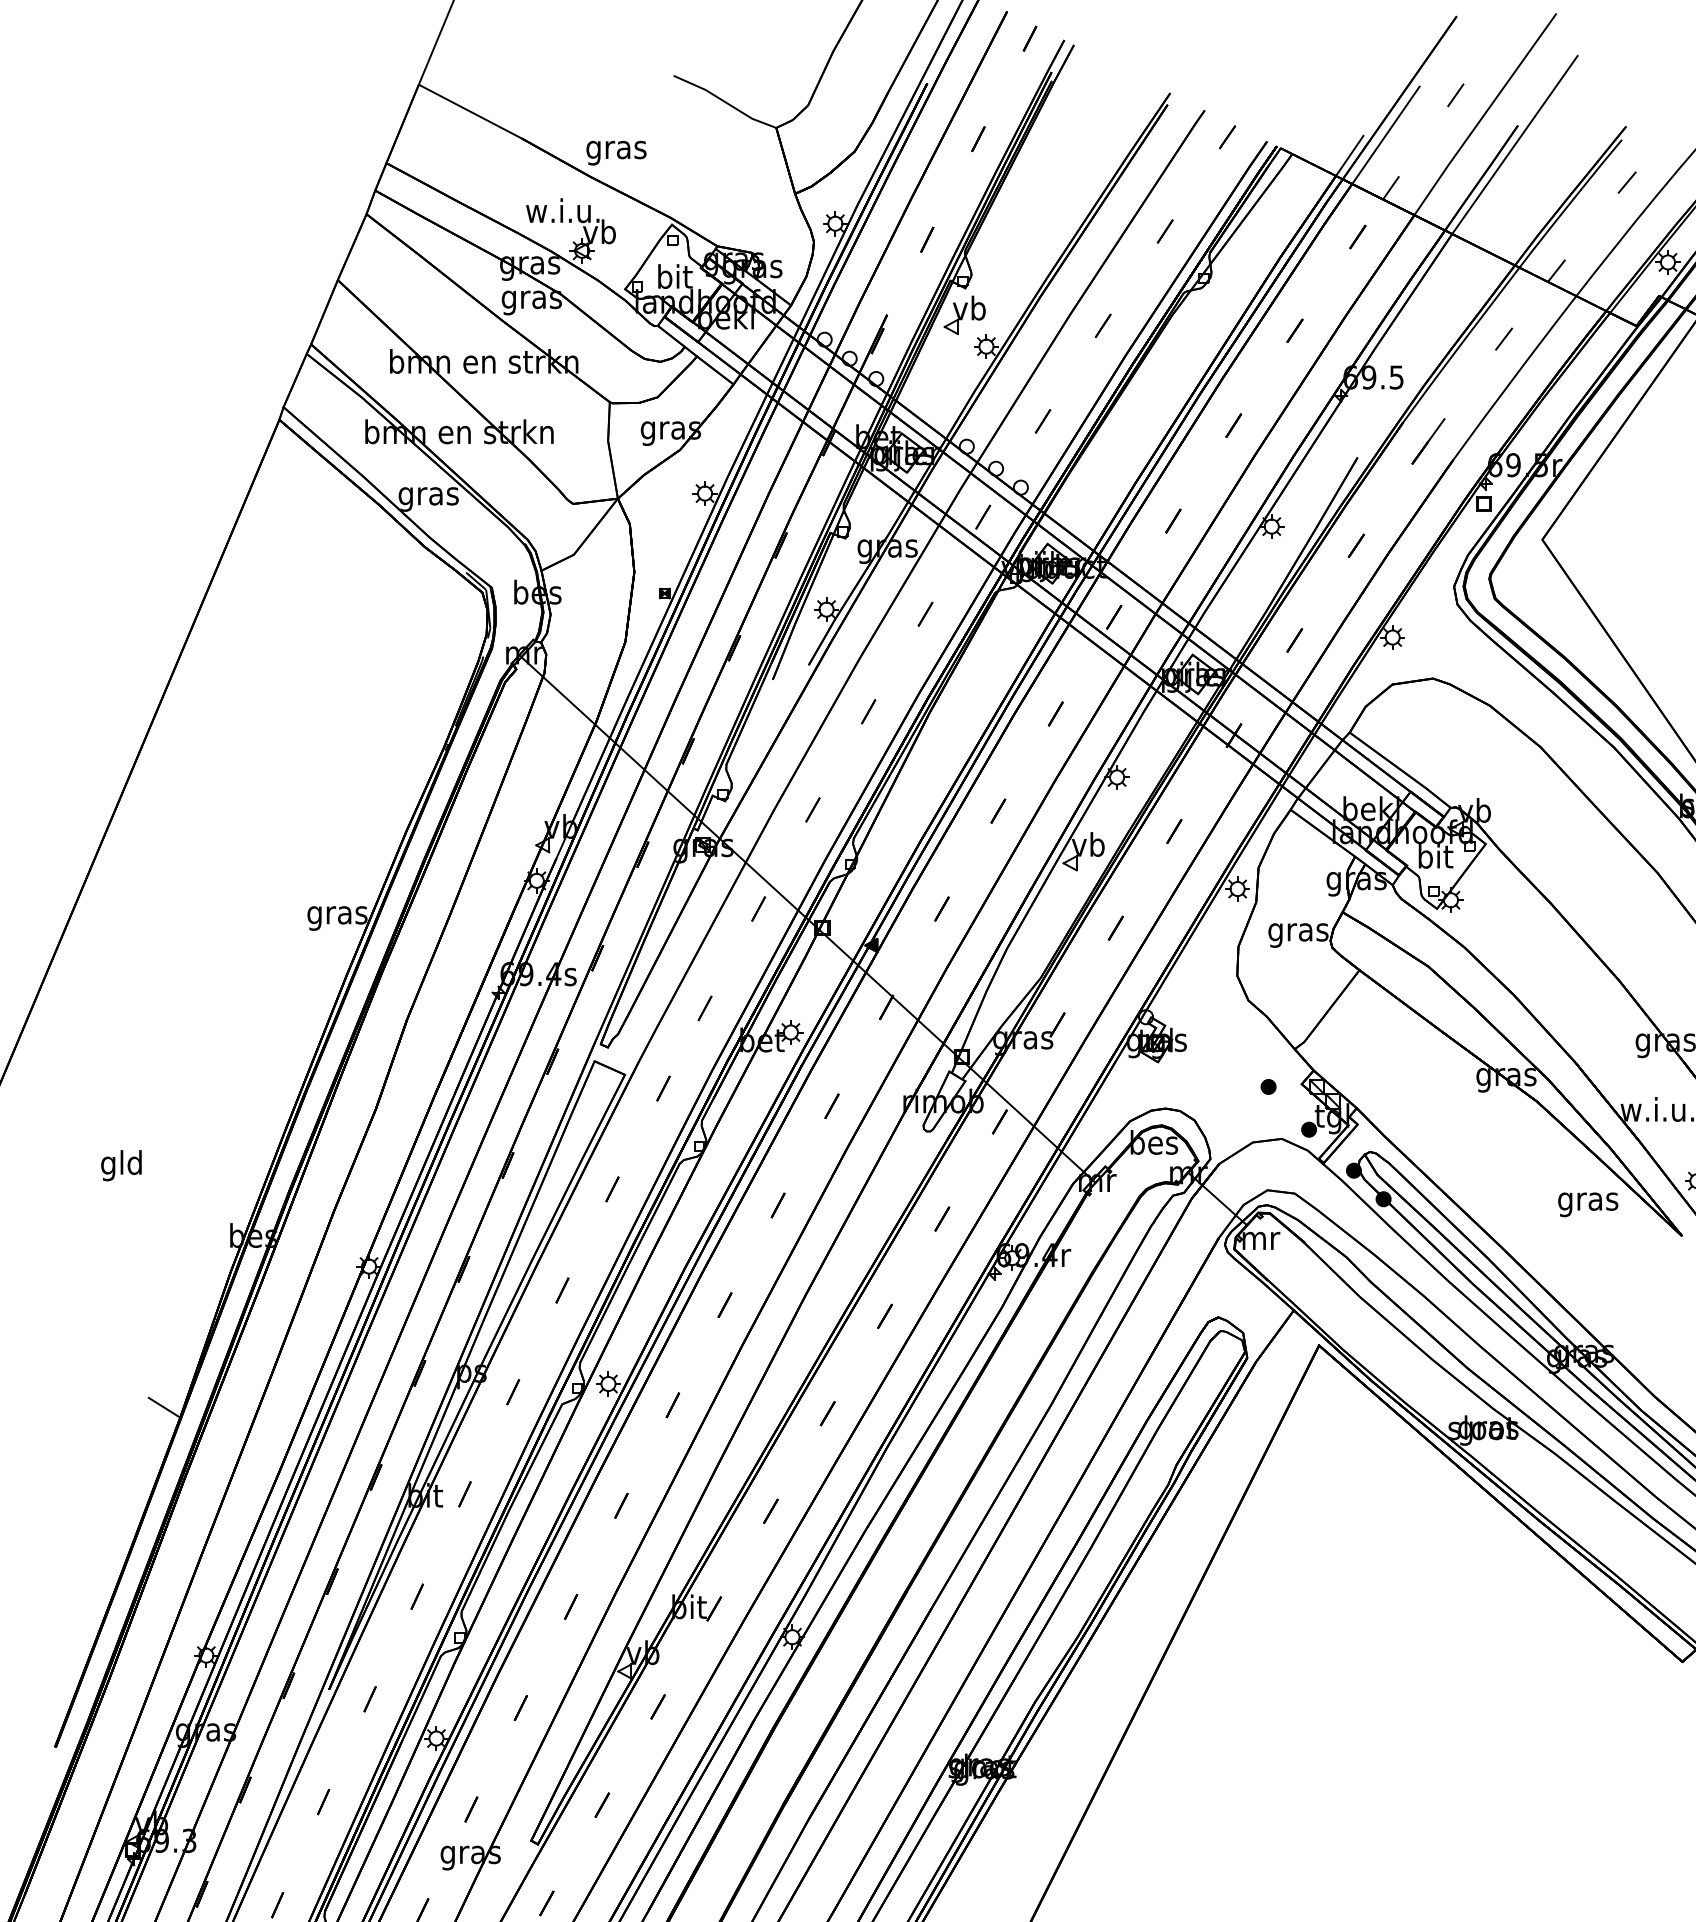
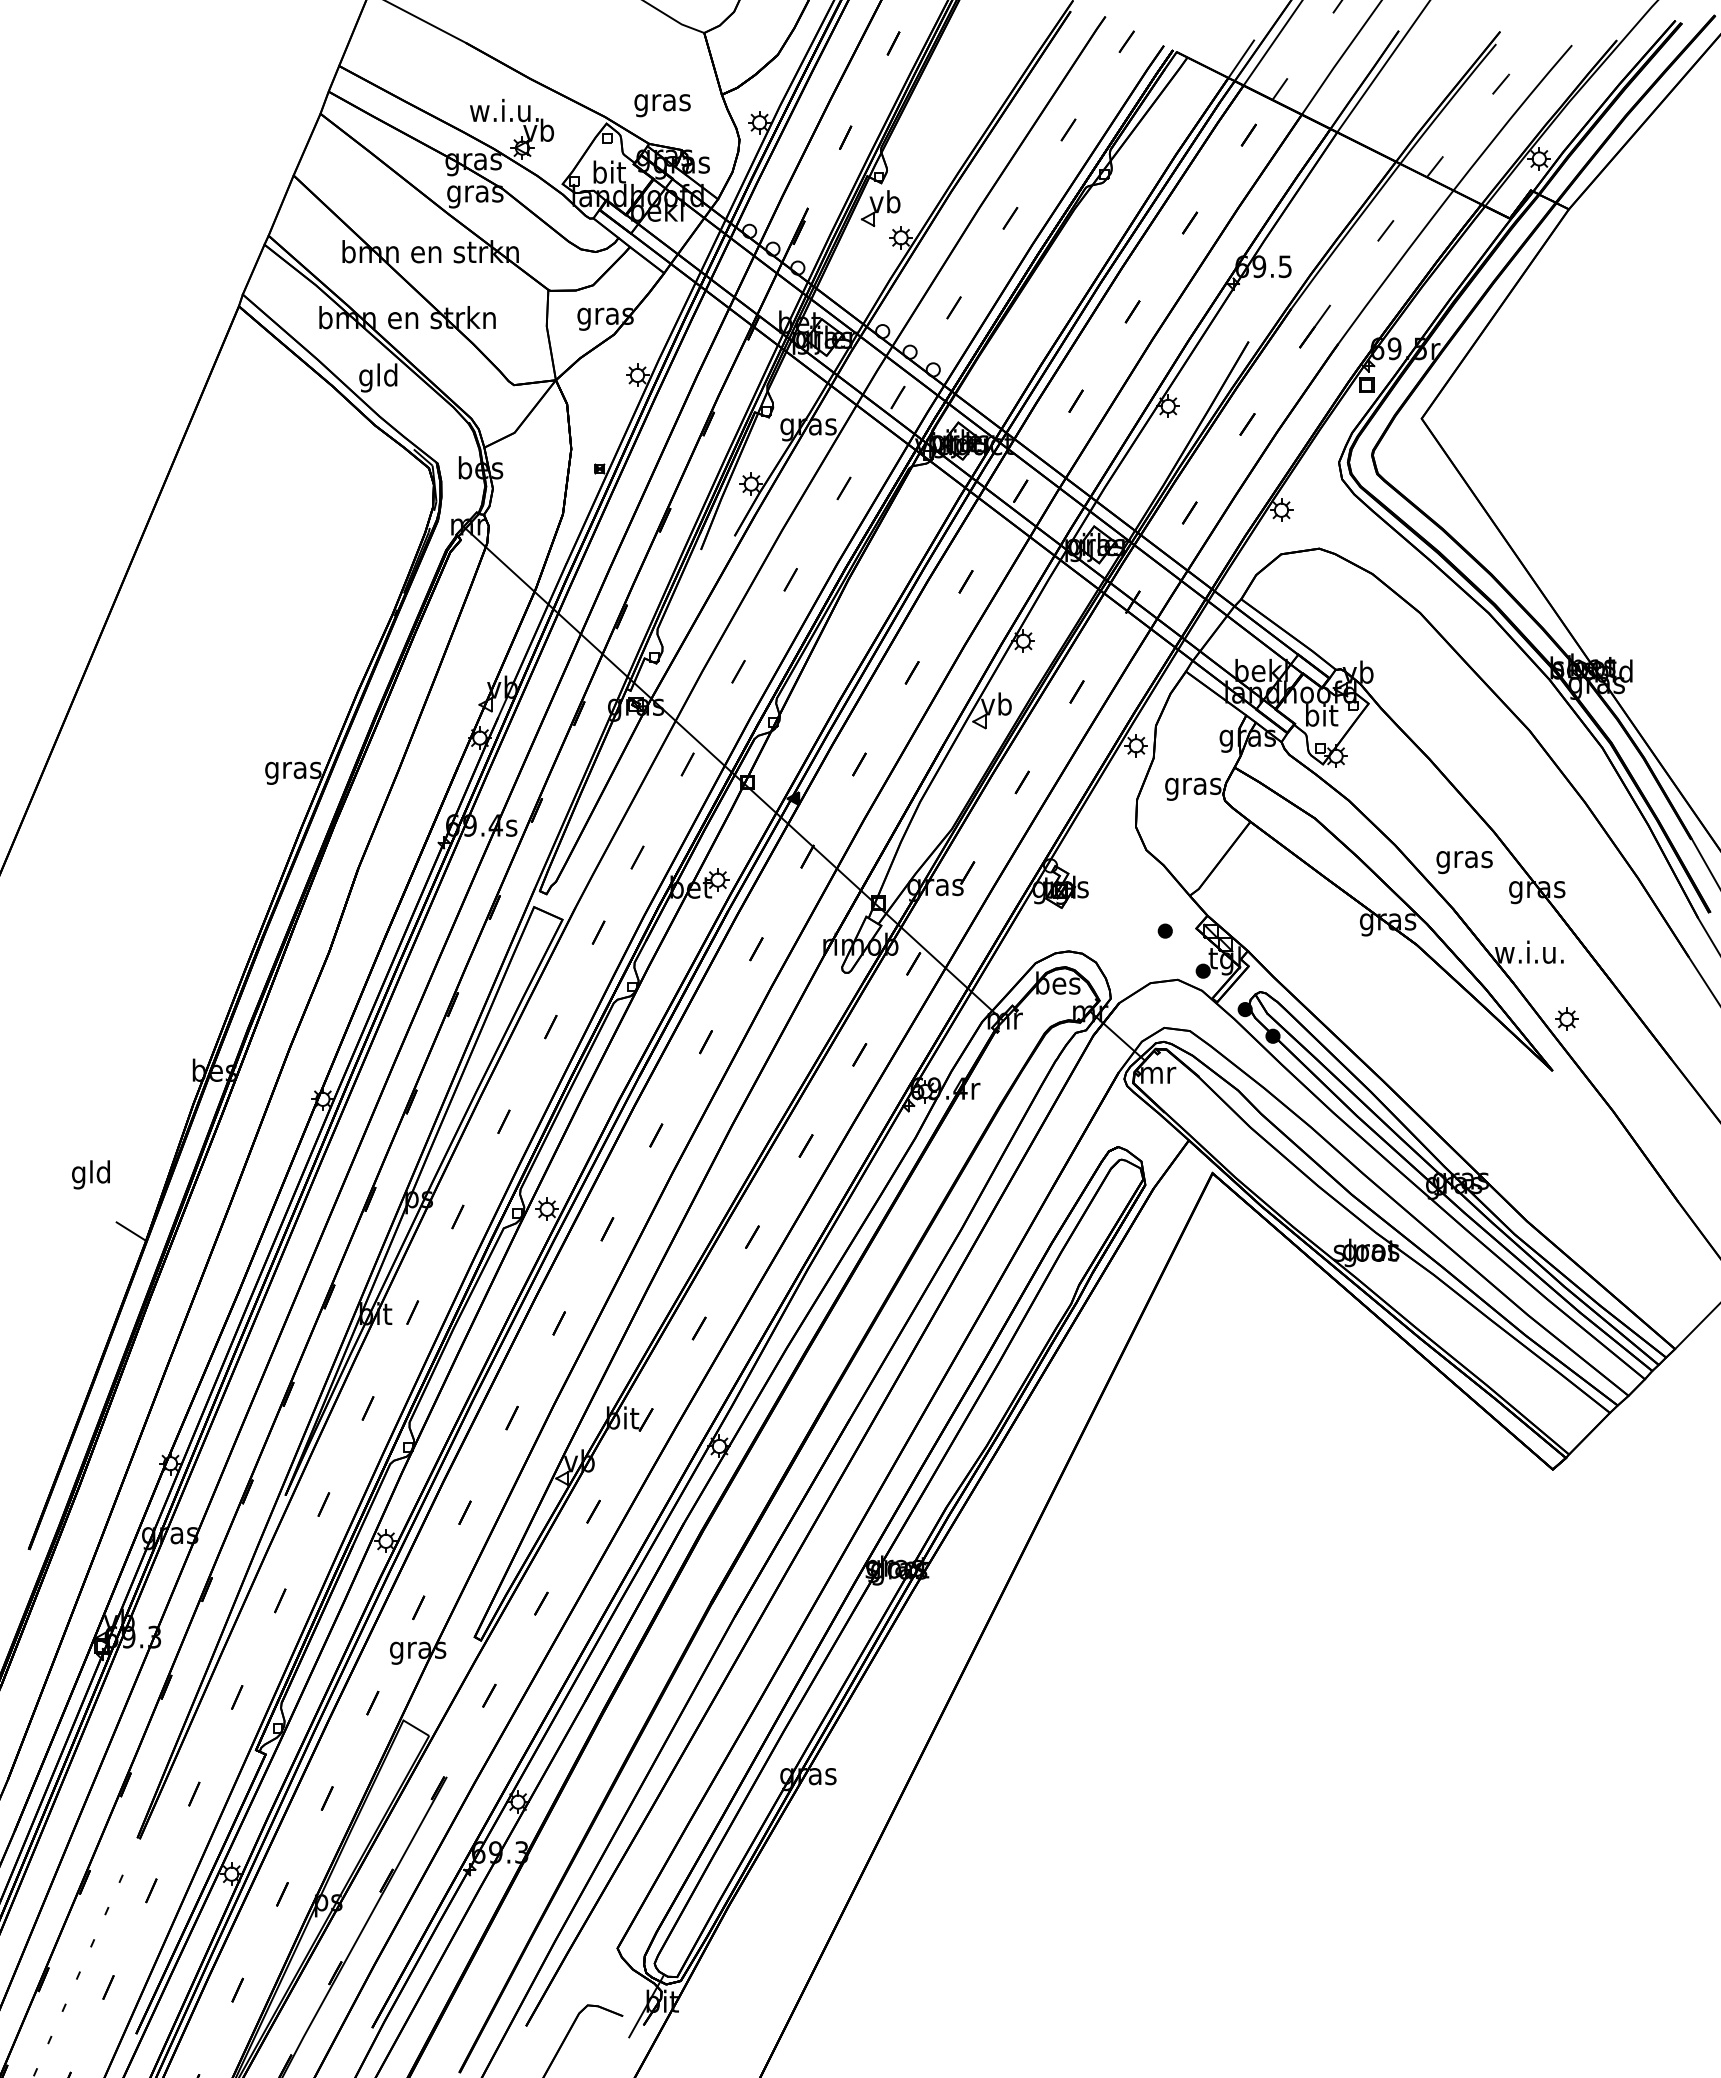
text: (616, 153) -> (662, 105), moved
text: (428, 495) -> (378, 377), gras -> gld
text: (120, 1165) -> (90, 1174), moved
text: (1588, 1204) -> (1464, 862), moved

